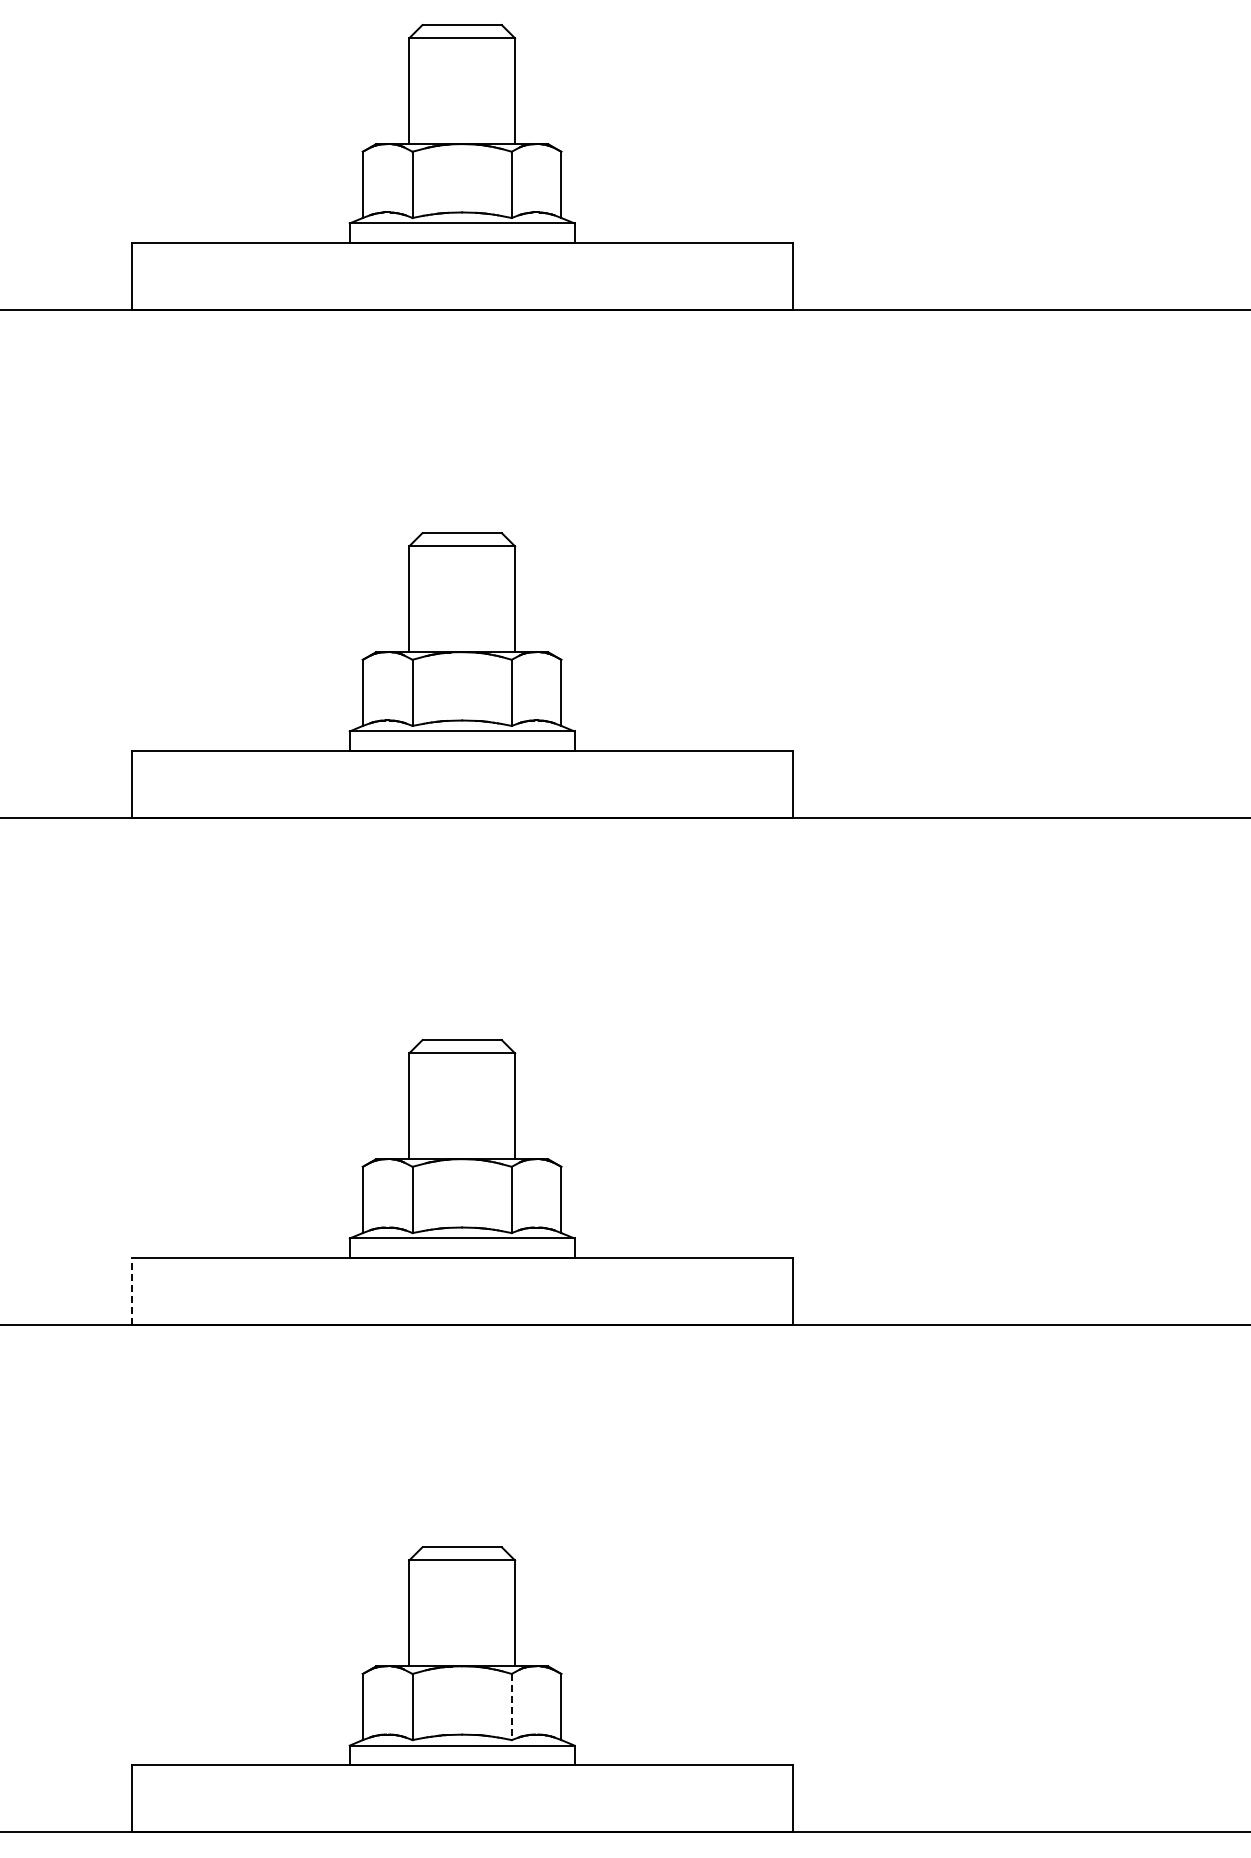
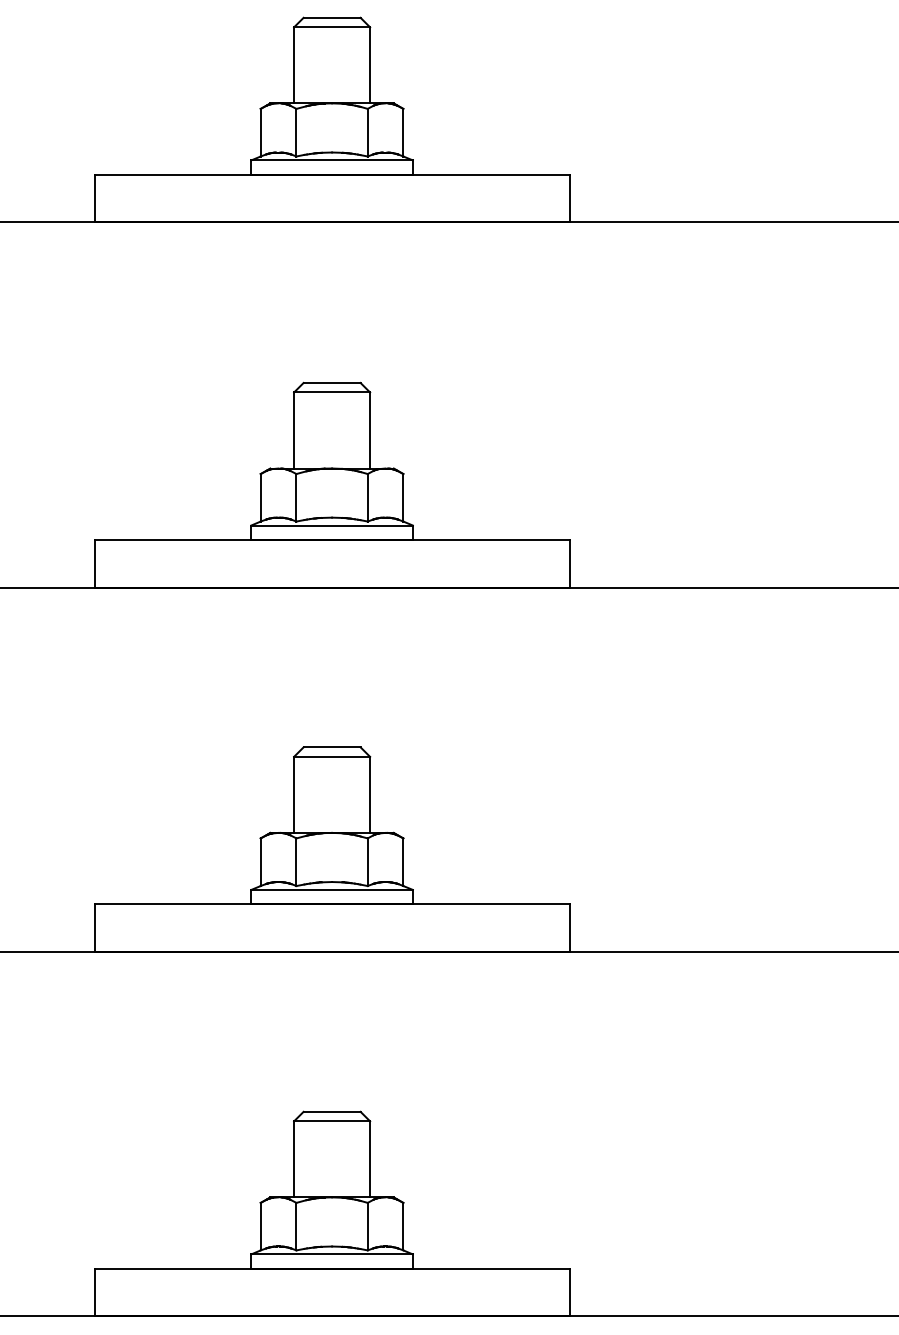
line: (131, 1291) -> (94, 928), dashed -> solid
line: (511, 1707) -> (367, 1227), dashed -> solid

